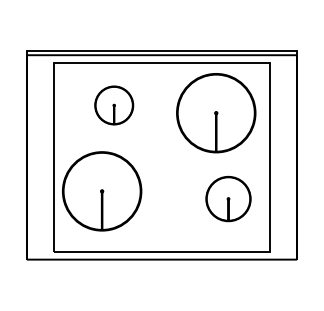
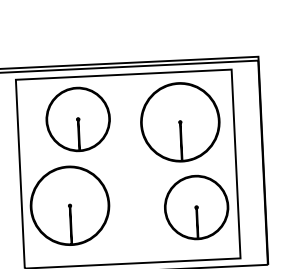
part: (113, 105) -> (77, 119), size x1.67
part: (228, 198) -> (196, 206), size x1.43

